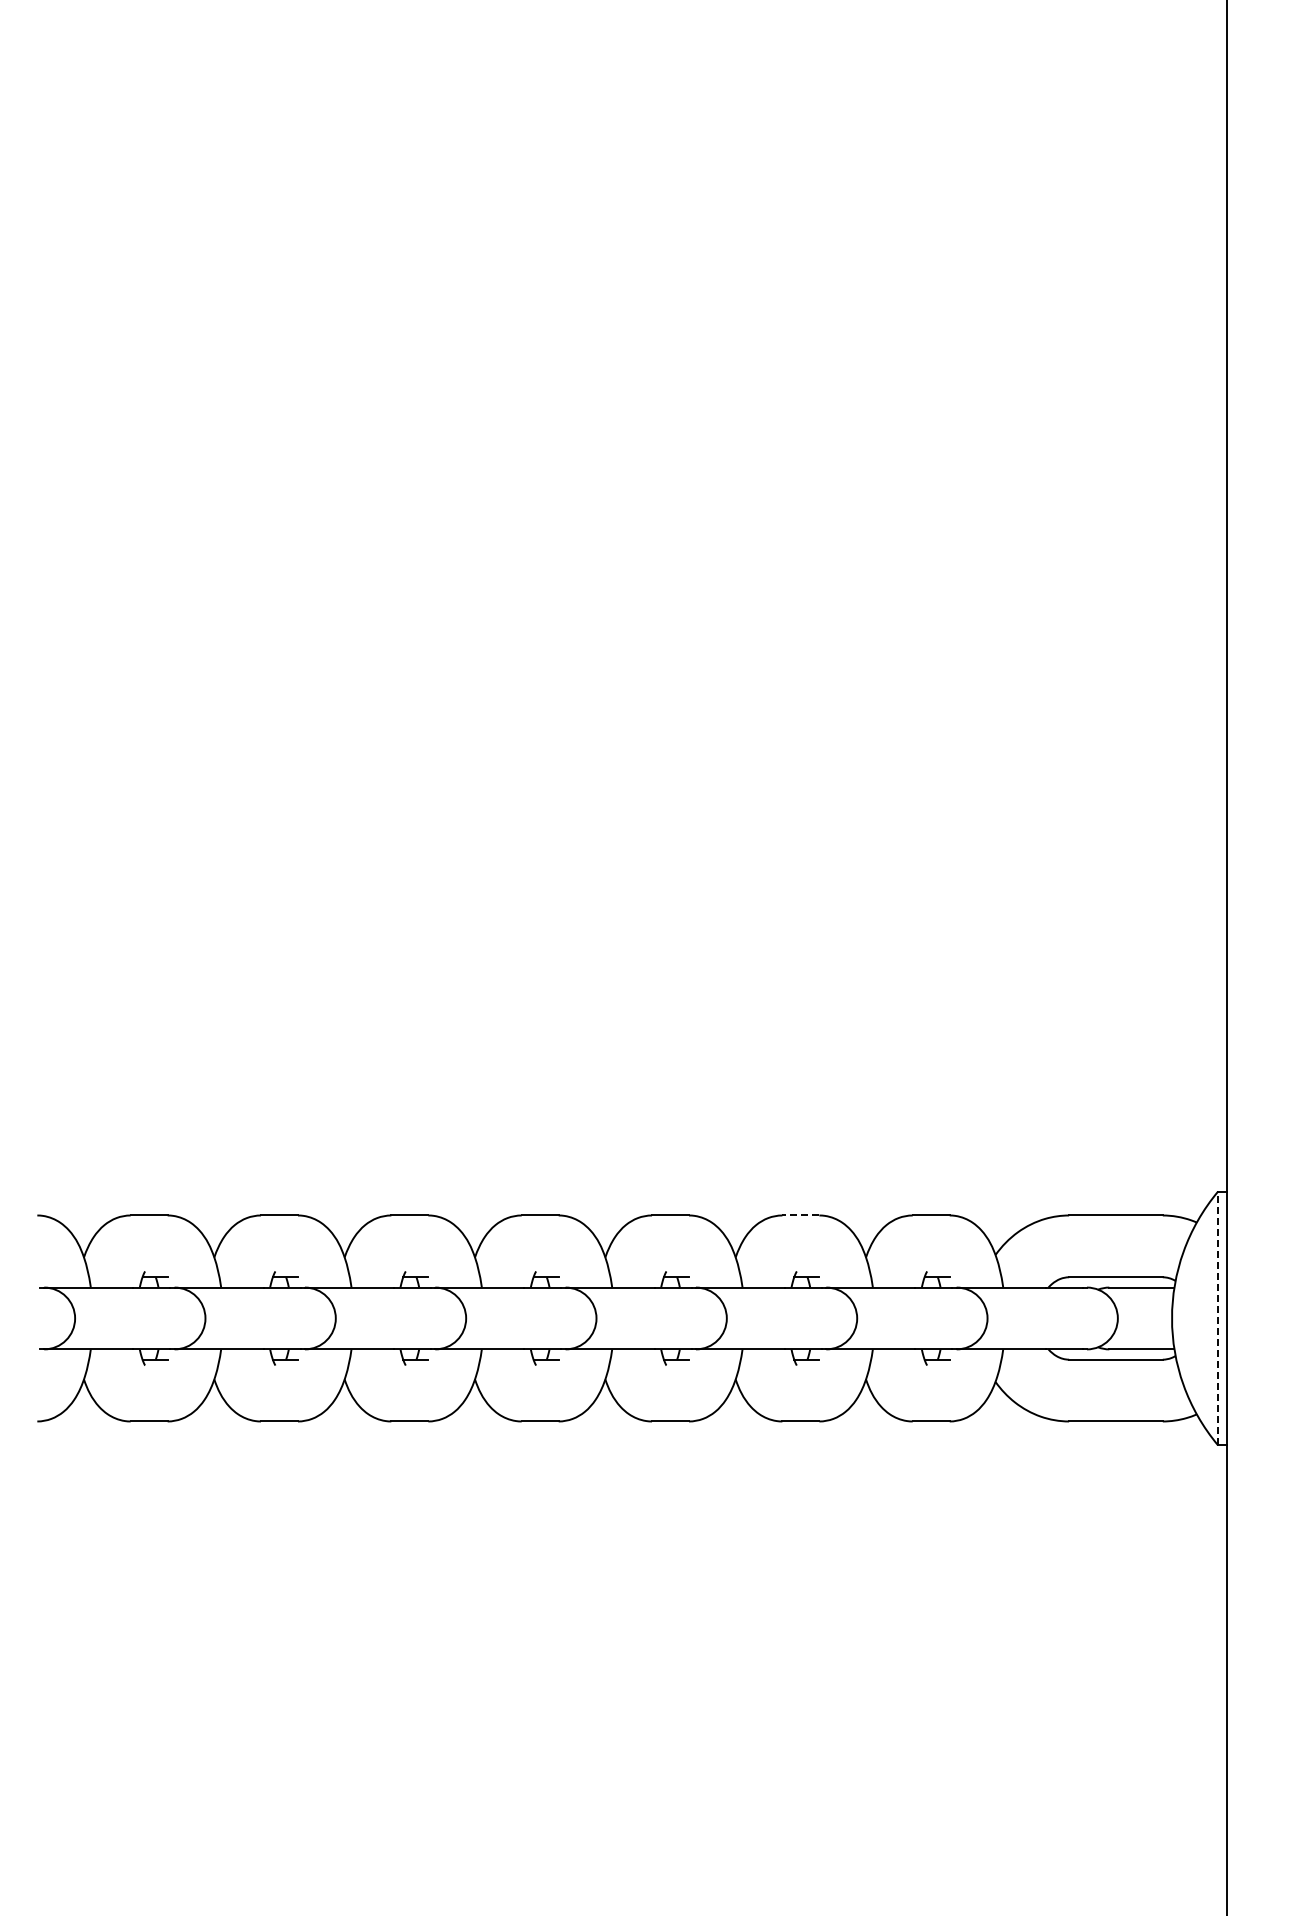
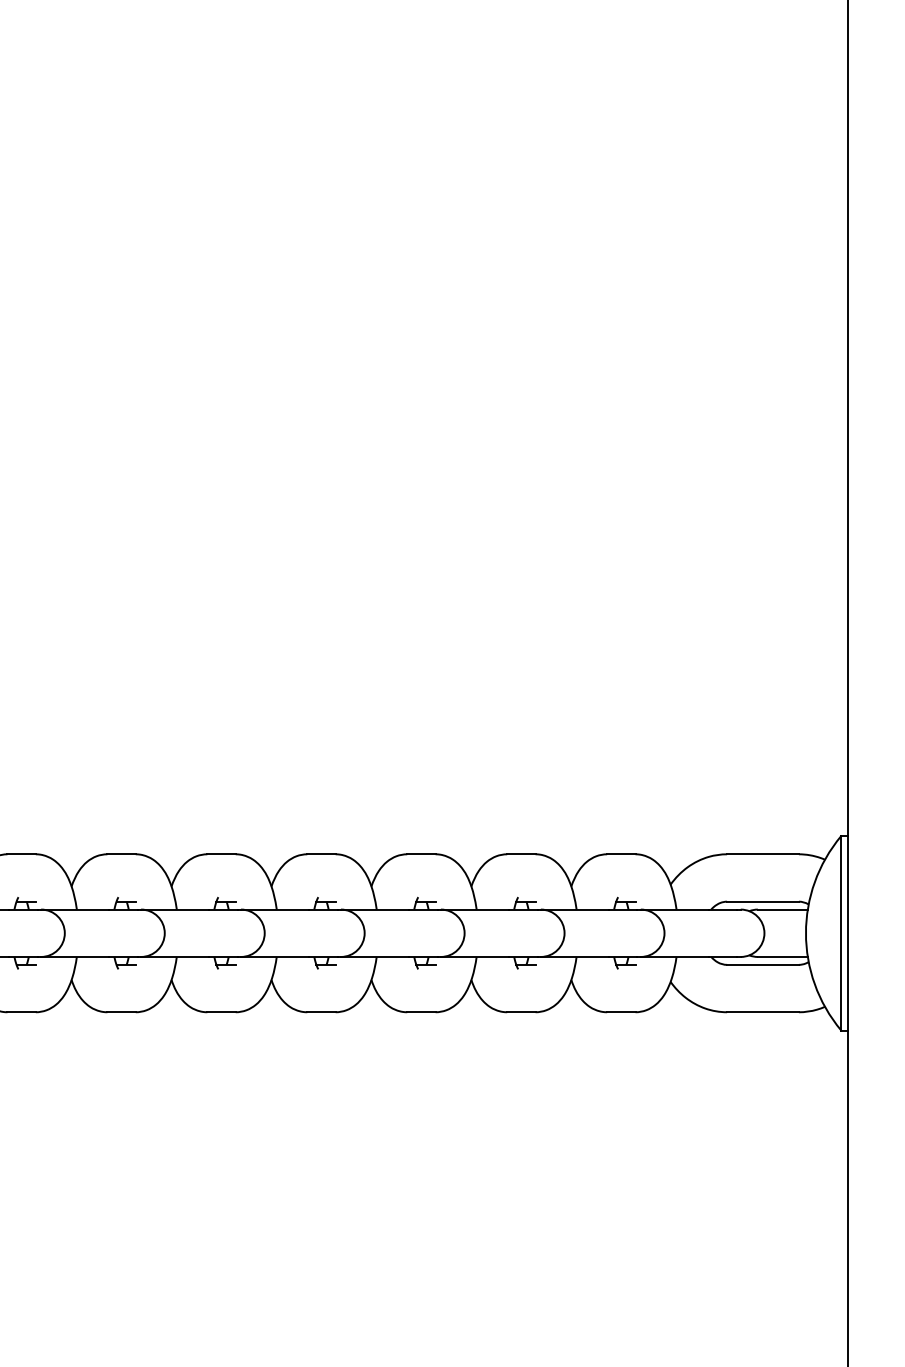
line: (800, 1215) -> (521, 854), dashed -> solid
line: (1218, 1318) -> (841, 933), dashed -> solid

